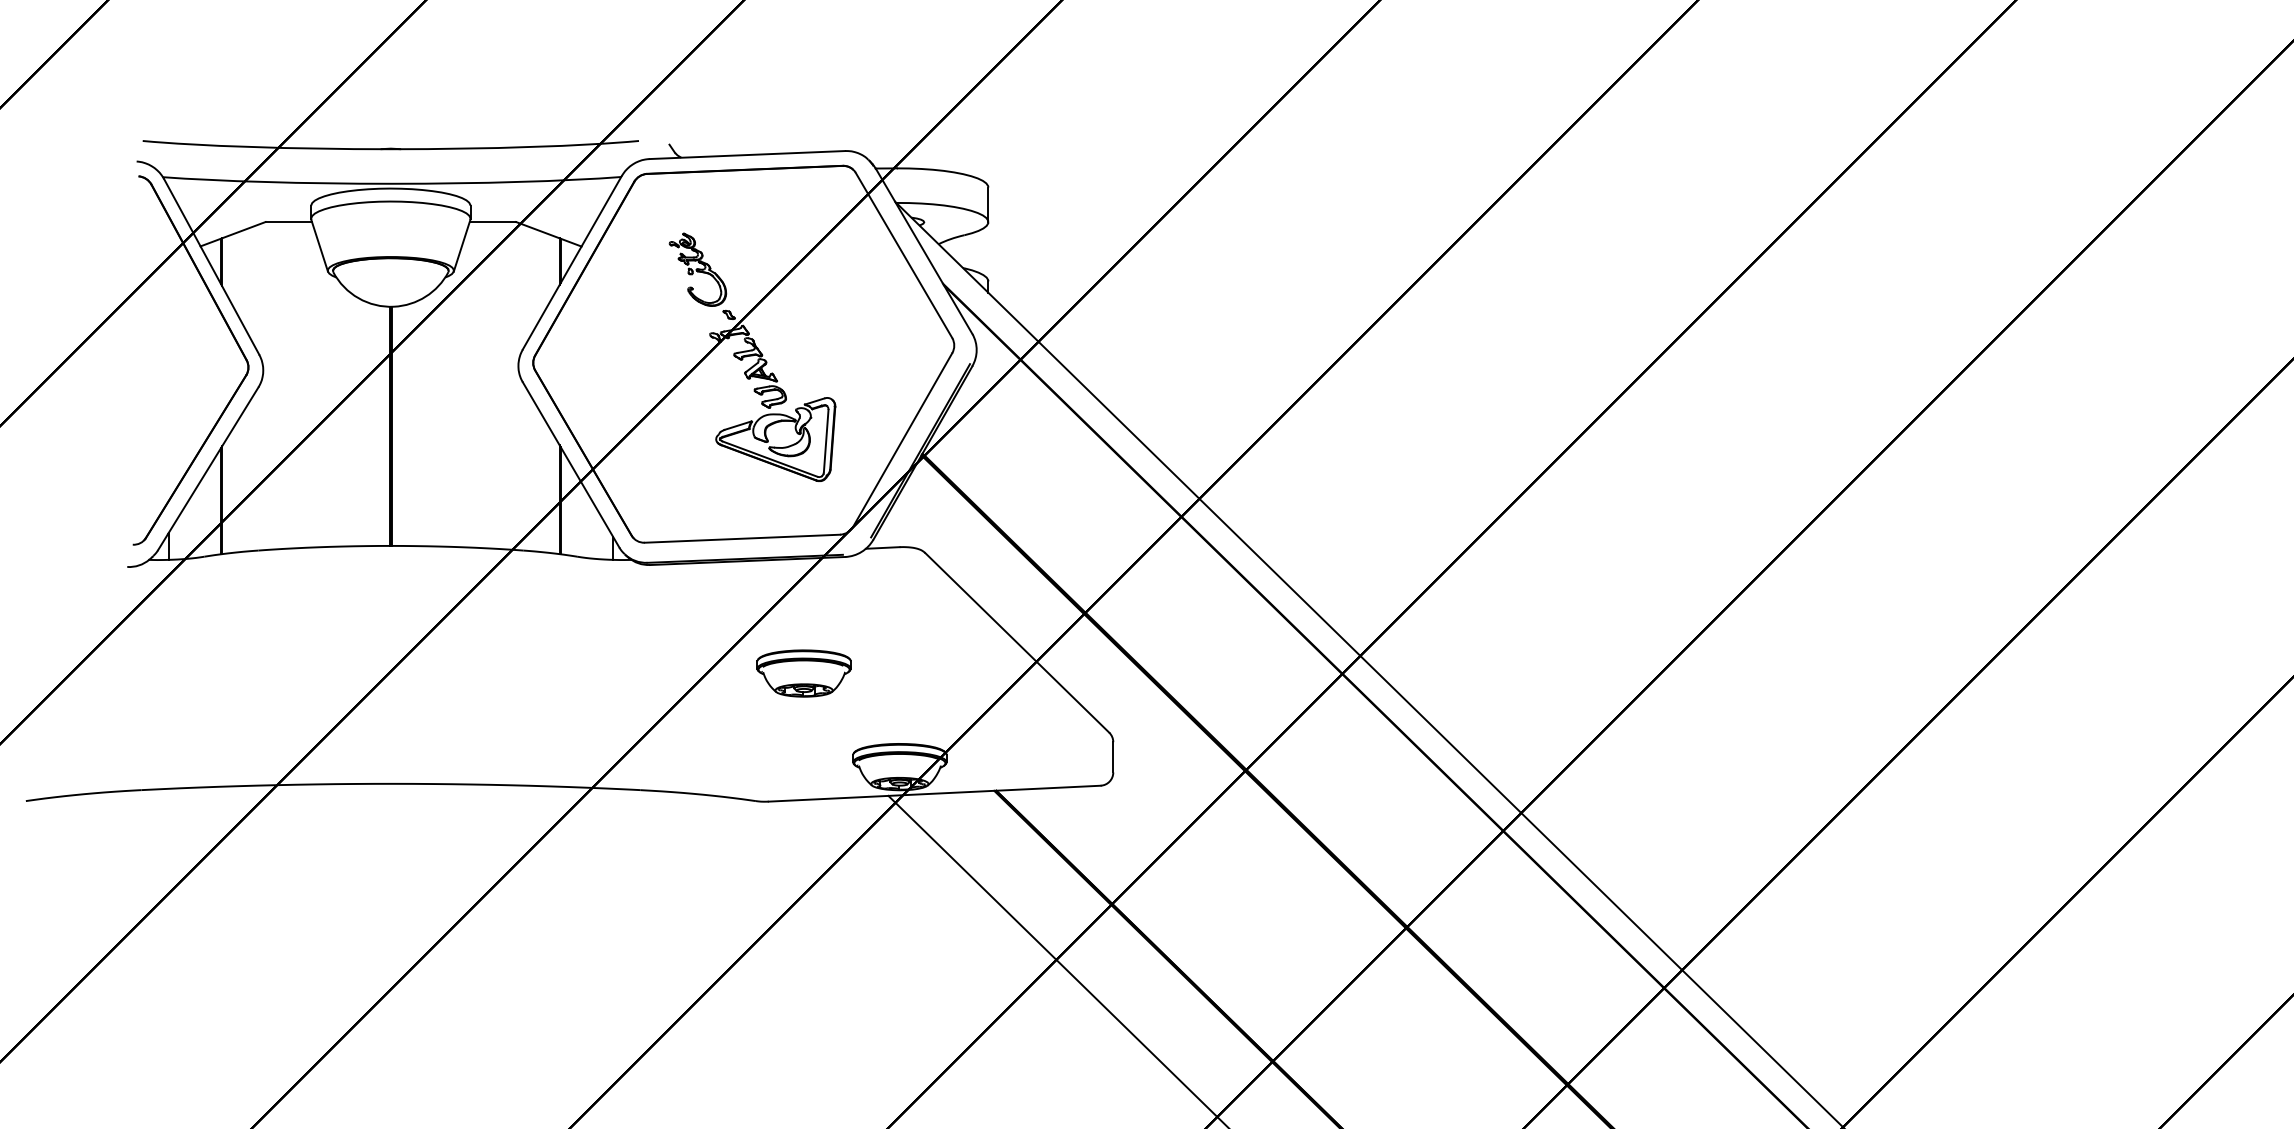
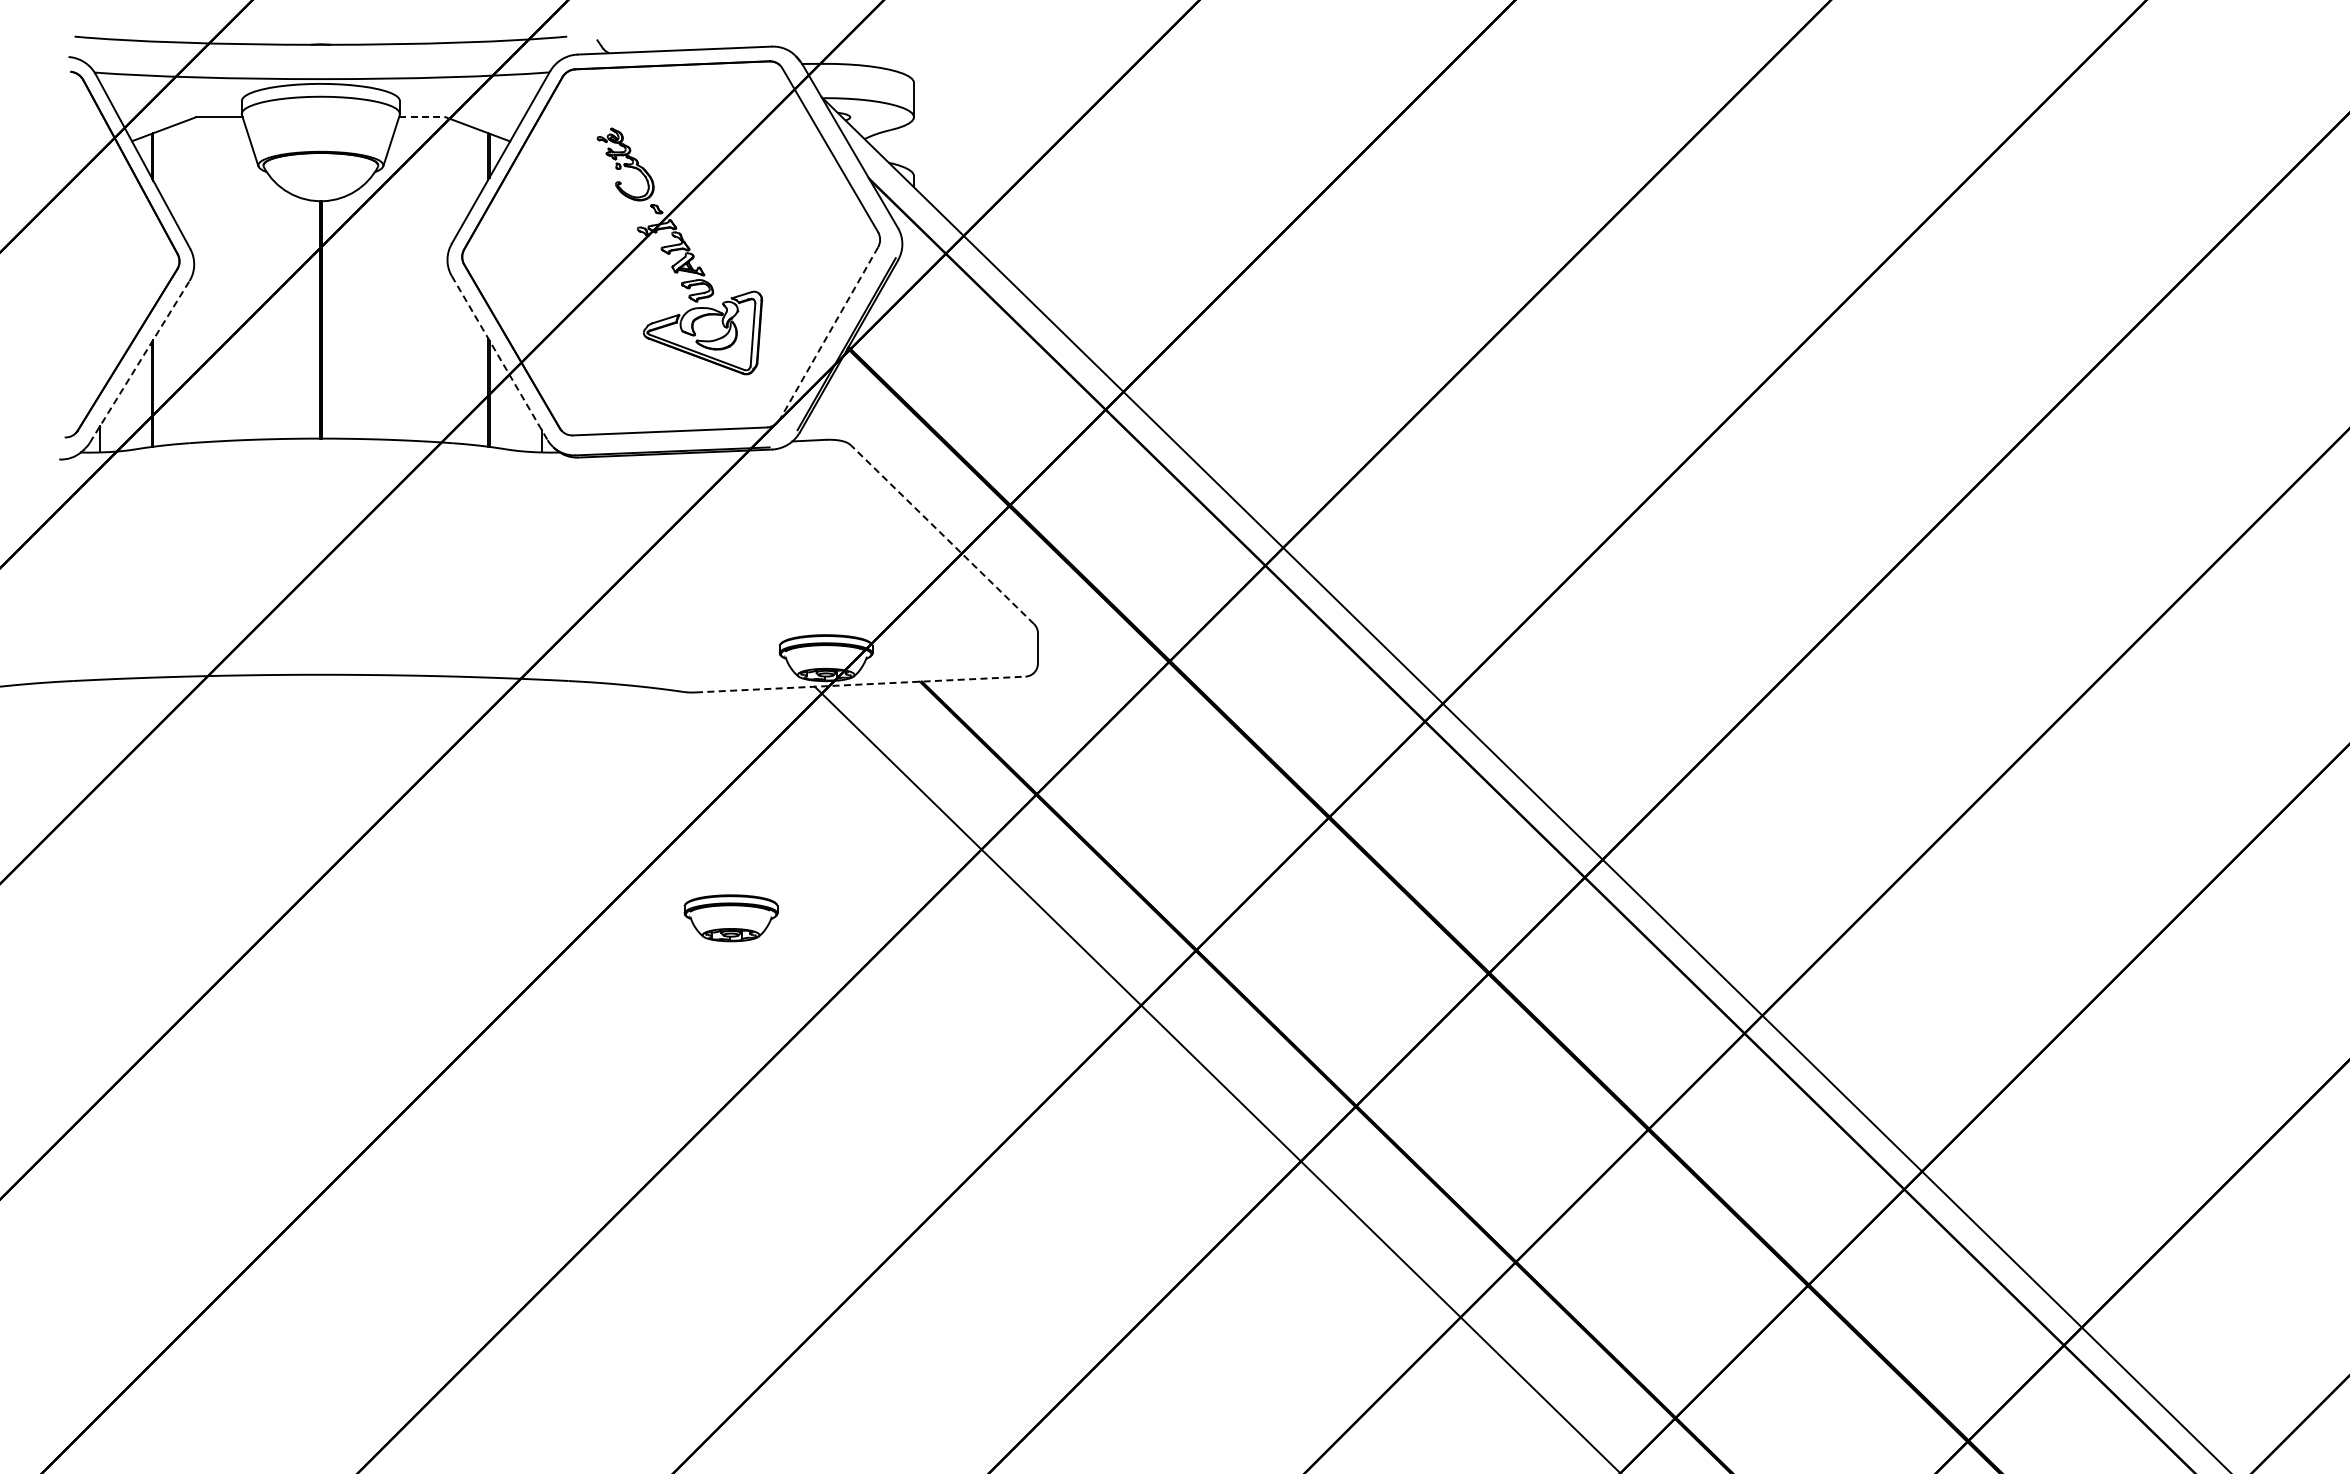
line: (493, 222) -> (422, 117), solid -> dashed
line: (902, 440) -> (828, 333), solid -> dashed
line: (571, 465) -> (500, 358), solid -> dashed
line: (208, 469) -> (139, 362), solid -> dashed
line: (1017, 642) -> (942, 534), solid -> dashed
part: (803, 673) -> (730, 918), moved
line: (934, 793) -> (860, 684), solid -> dashed

